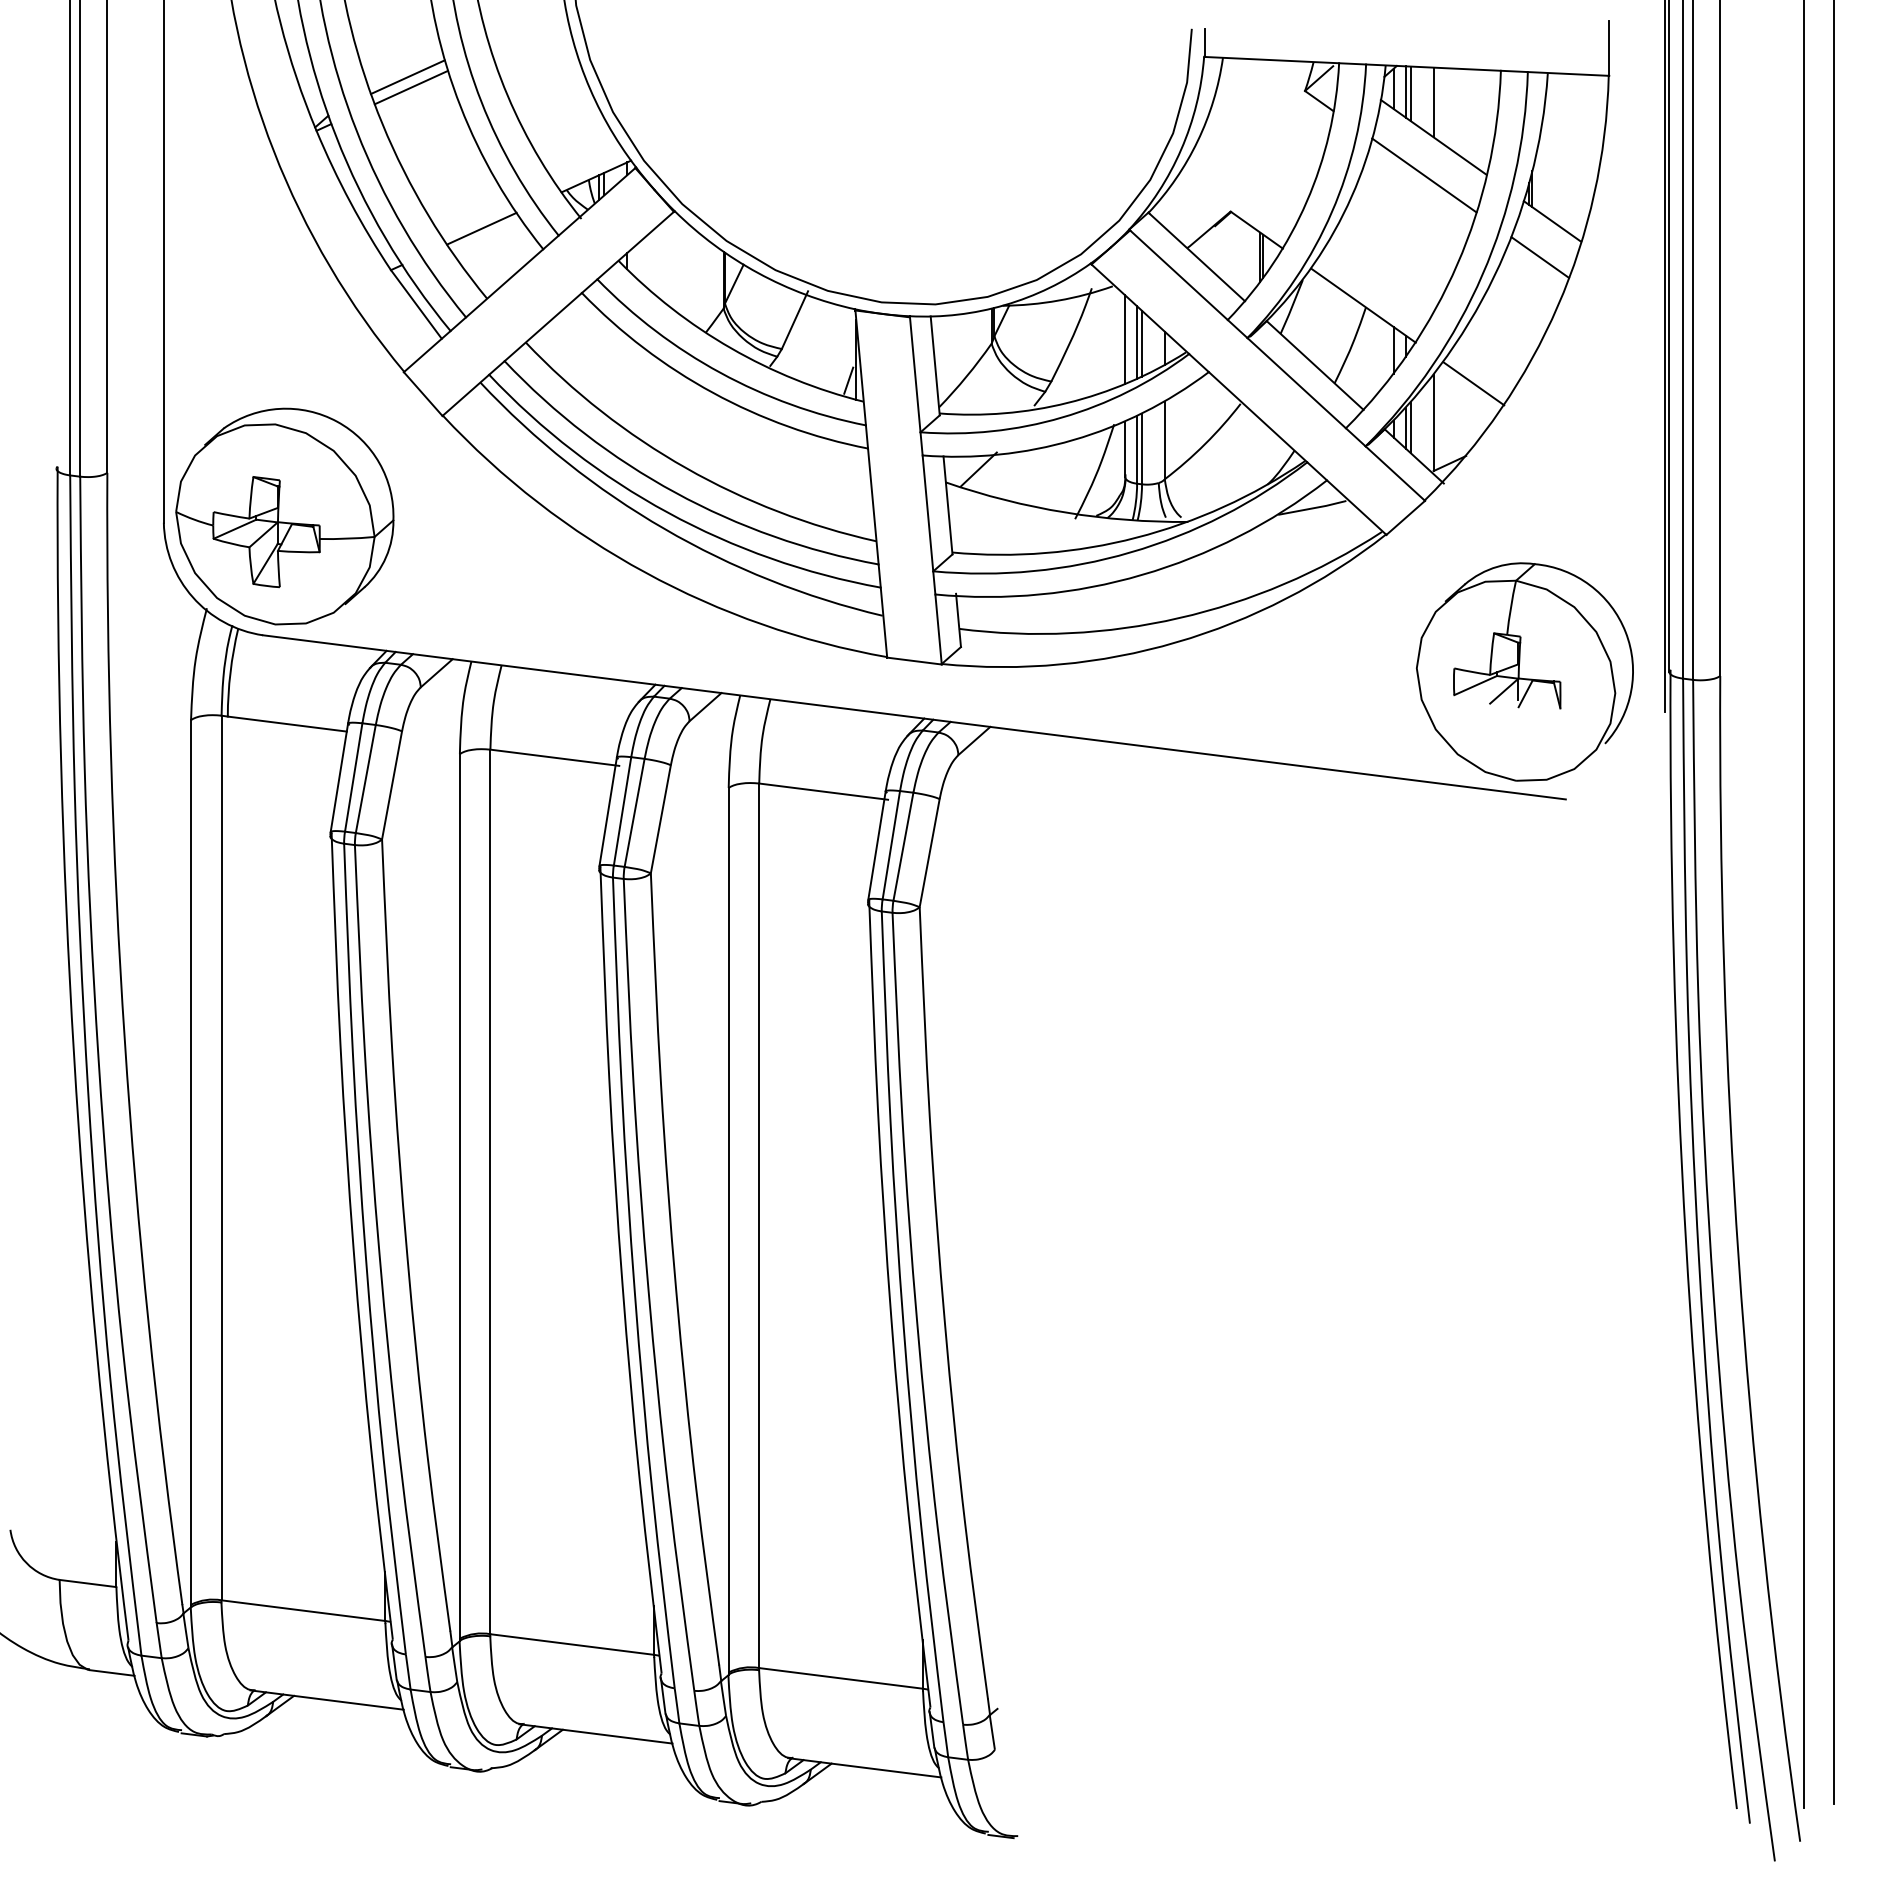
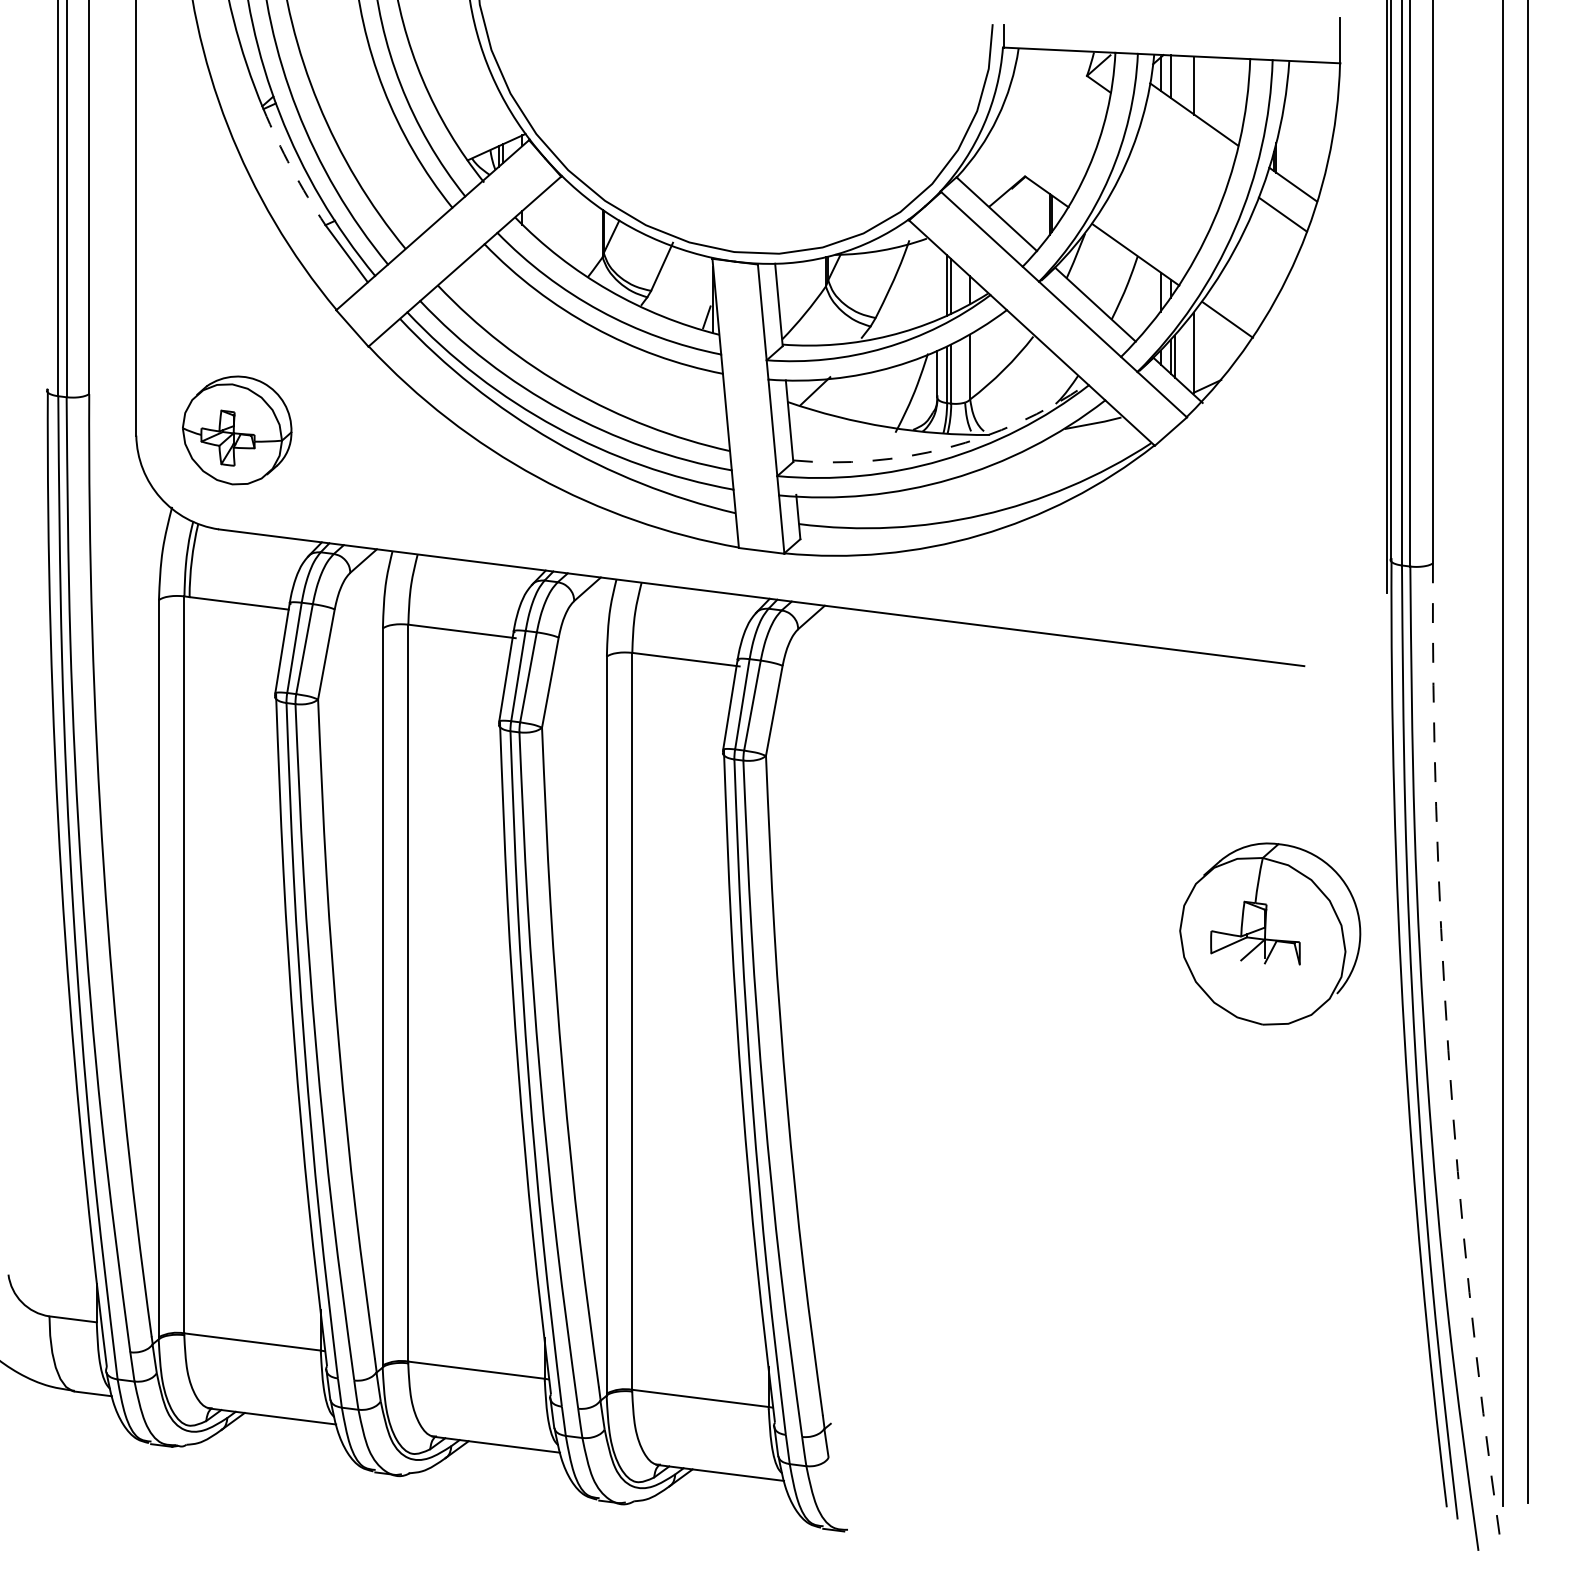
line: (407, 77) -> (339, 64), removed
line: (410, 87) -> (341, 73), removed
line: (1410, 93) -> (1174, 78), removed
line: (1424, 175) -> (1186, 146), removed
arc: (350, 202) -> (291, 168), solid -> dashed
line: (481, 228) -> (400, 190), removed
line: (1125, 339) -> (937, 282), removed
part: (284, 516) -> (236, 430), size x0.6
arc: (1136, 537) -> (946, 447), solid -> dashed
part: (1524, 671) -> (1269, 933), moved
arc: (1738, 1260) -> (1448, 1050), solid -> dashed

